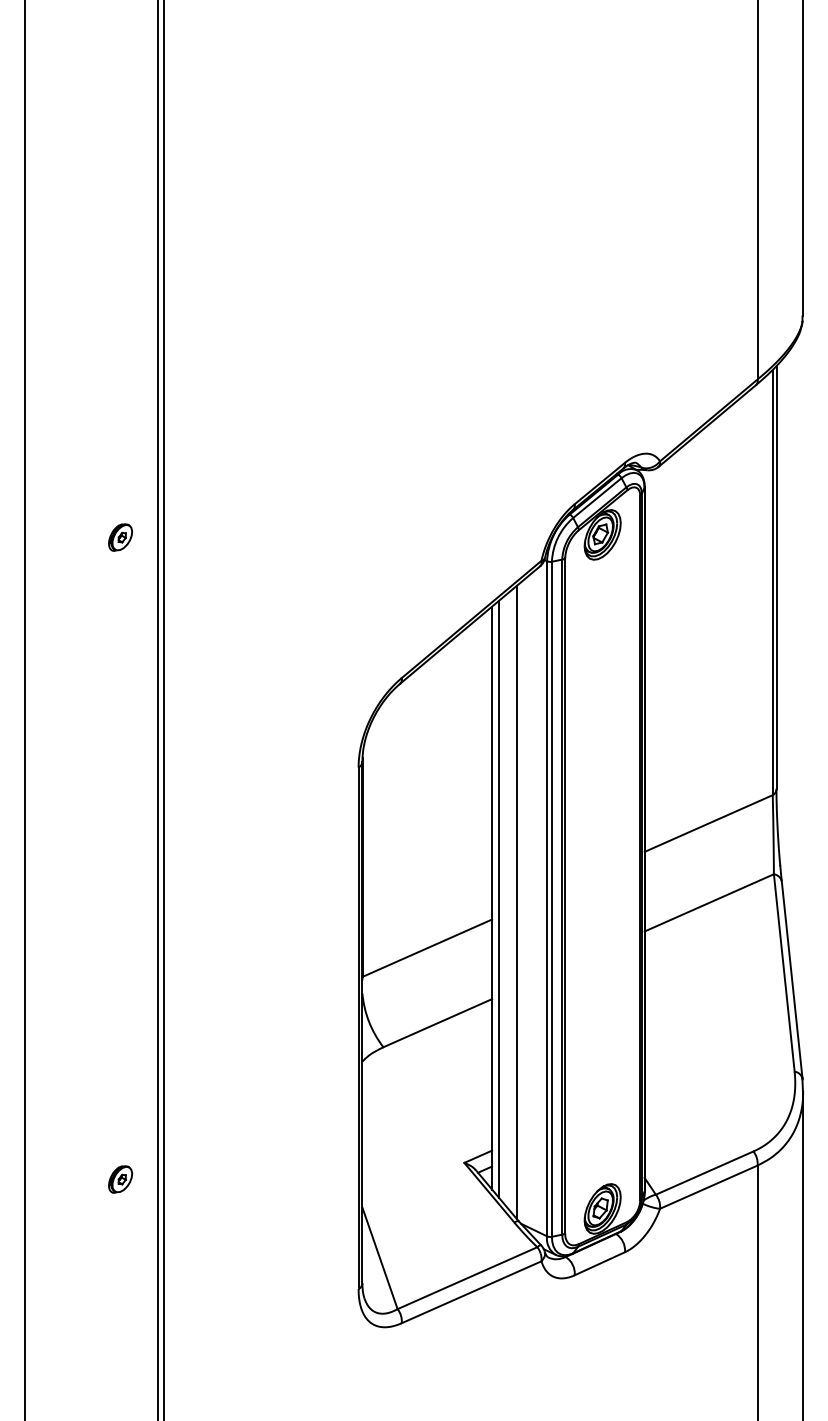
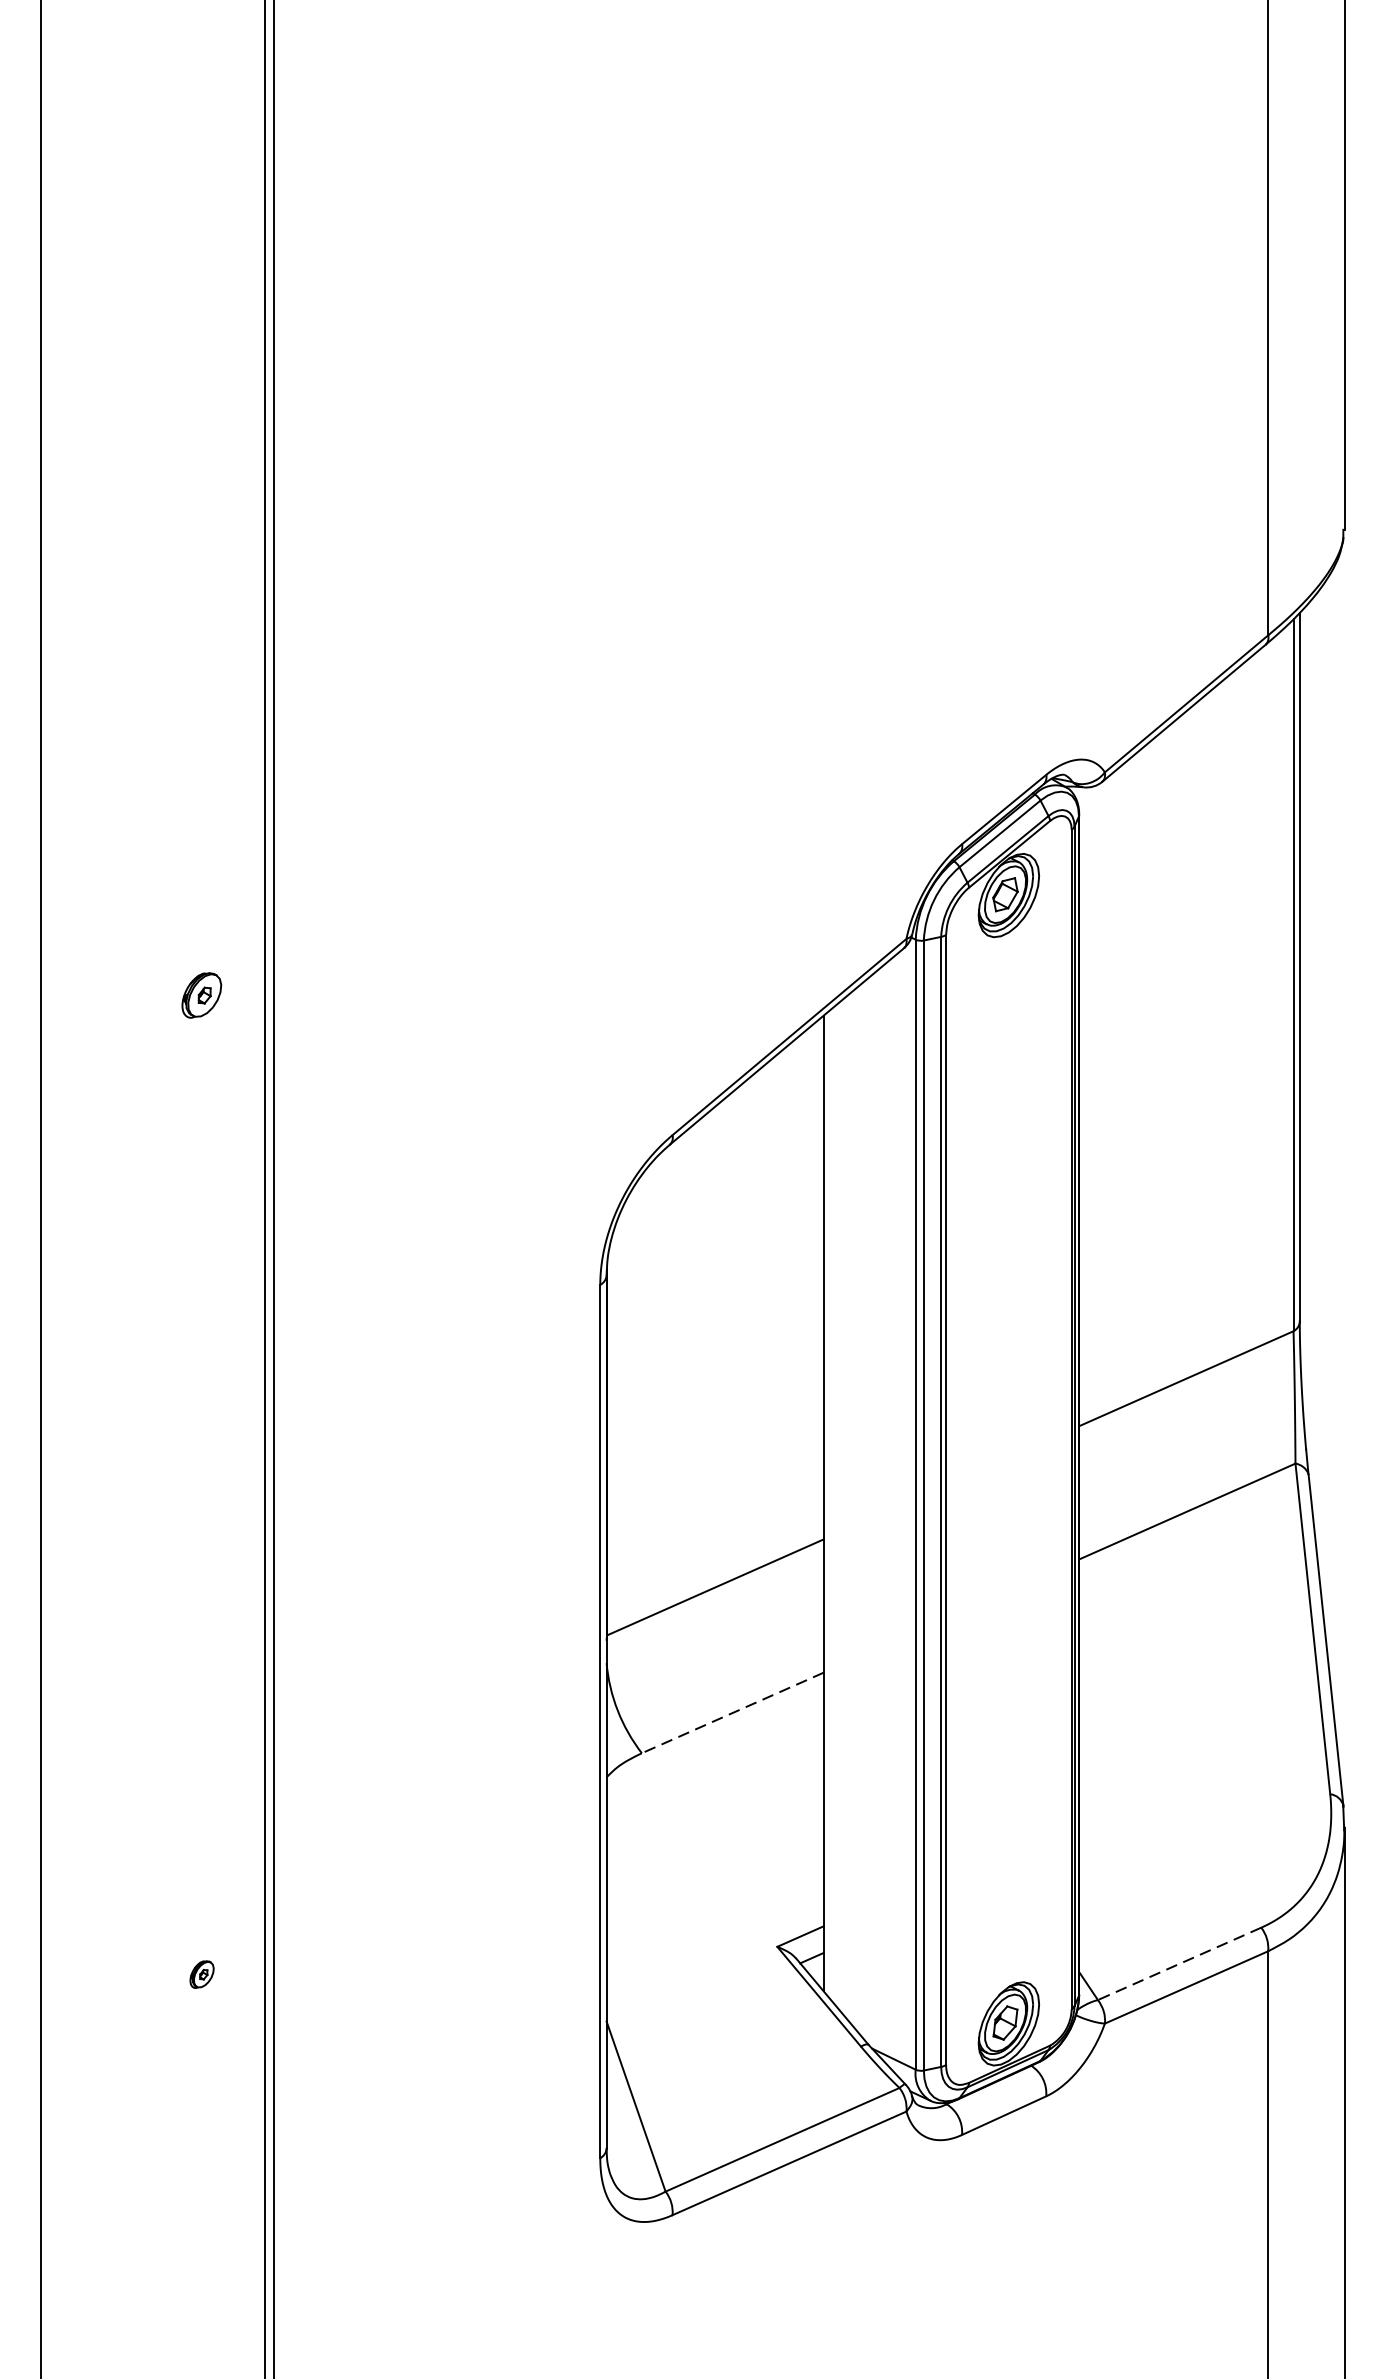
part: (120, 537) -> (201, 995), moved
line: (499, 899) -> (836, 1505), removed
line: (517, 902) -> (866, 1510), removed
line: (437, 1023) -> (732, 1713), solid -> dashed
line: (704, 1173) -> (1179, 1964), solid -> dashed
part: (120, 1179) -> (201, 1974), size x0.6

